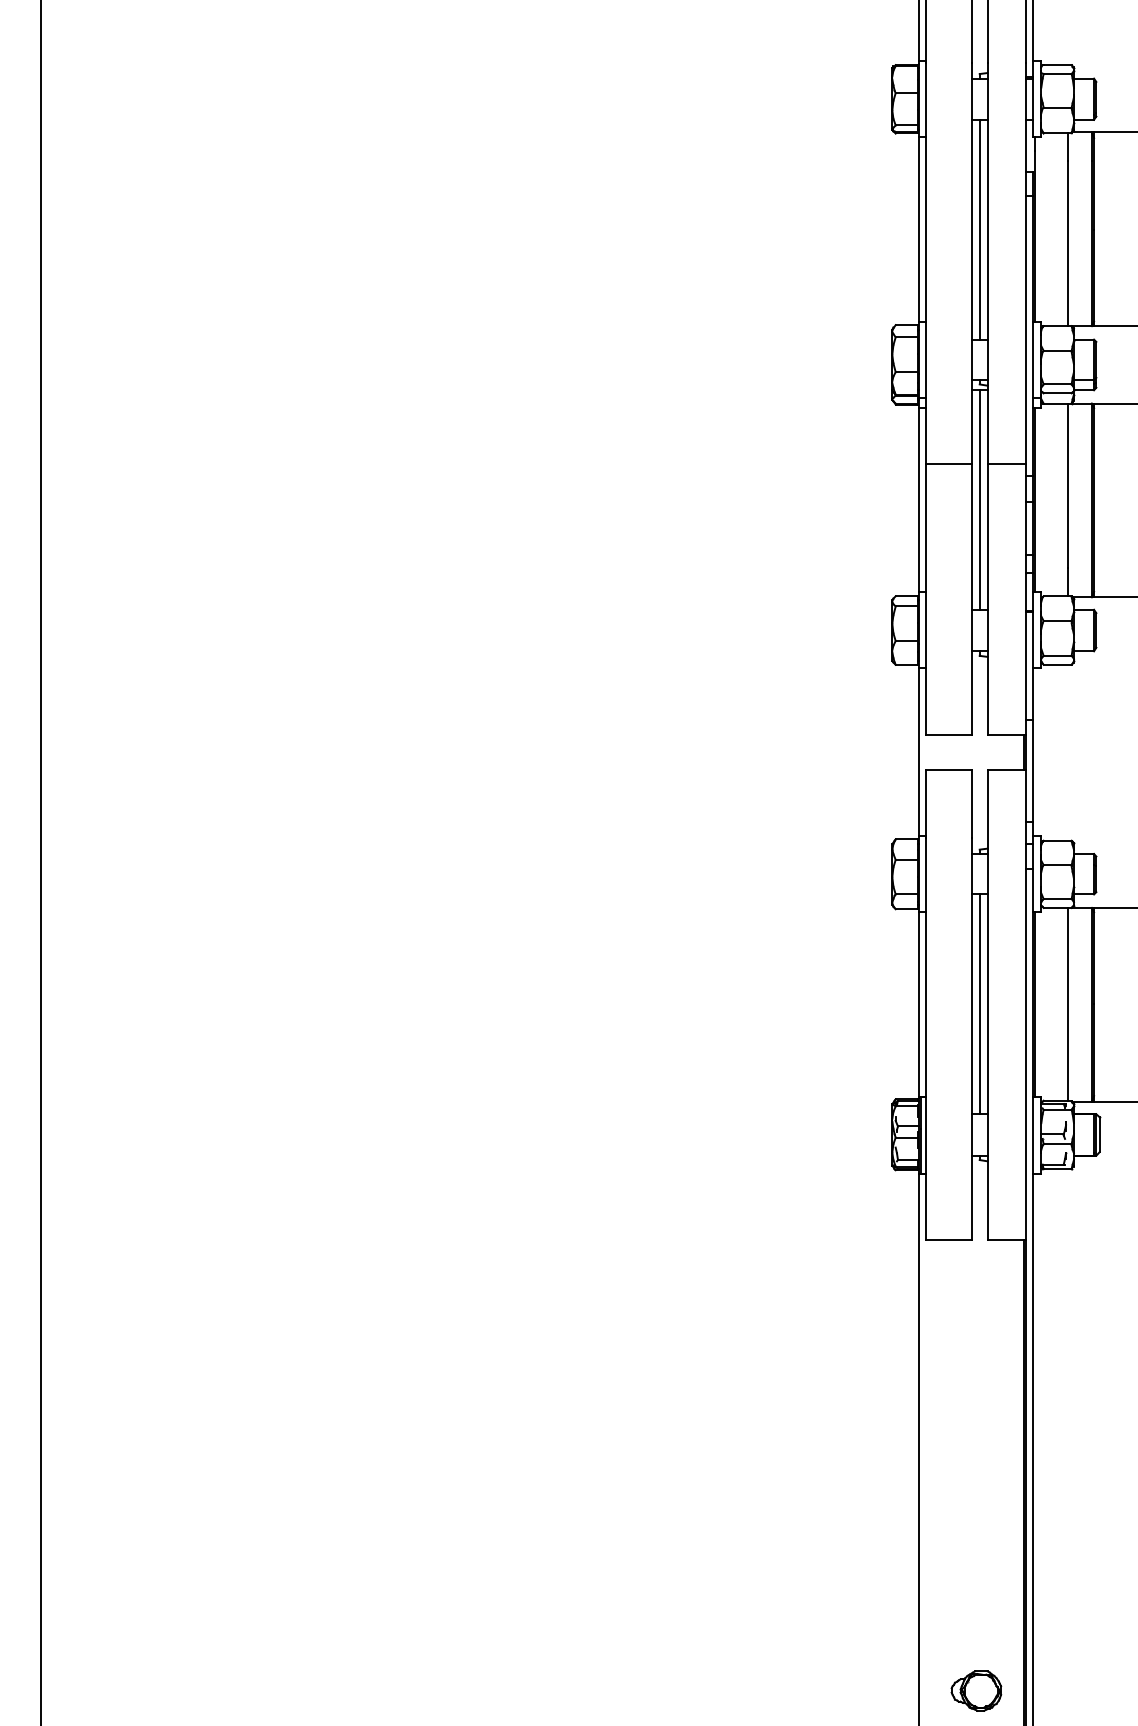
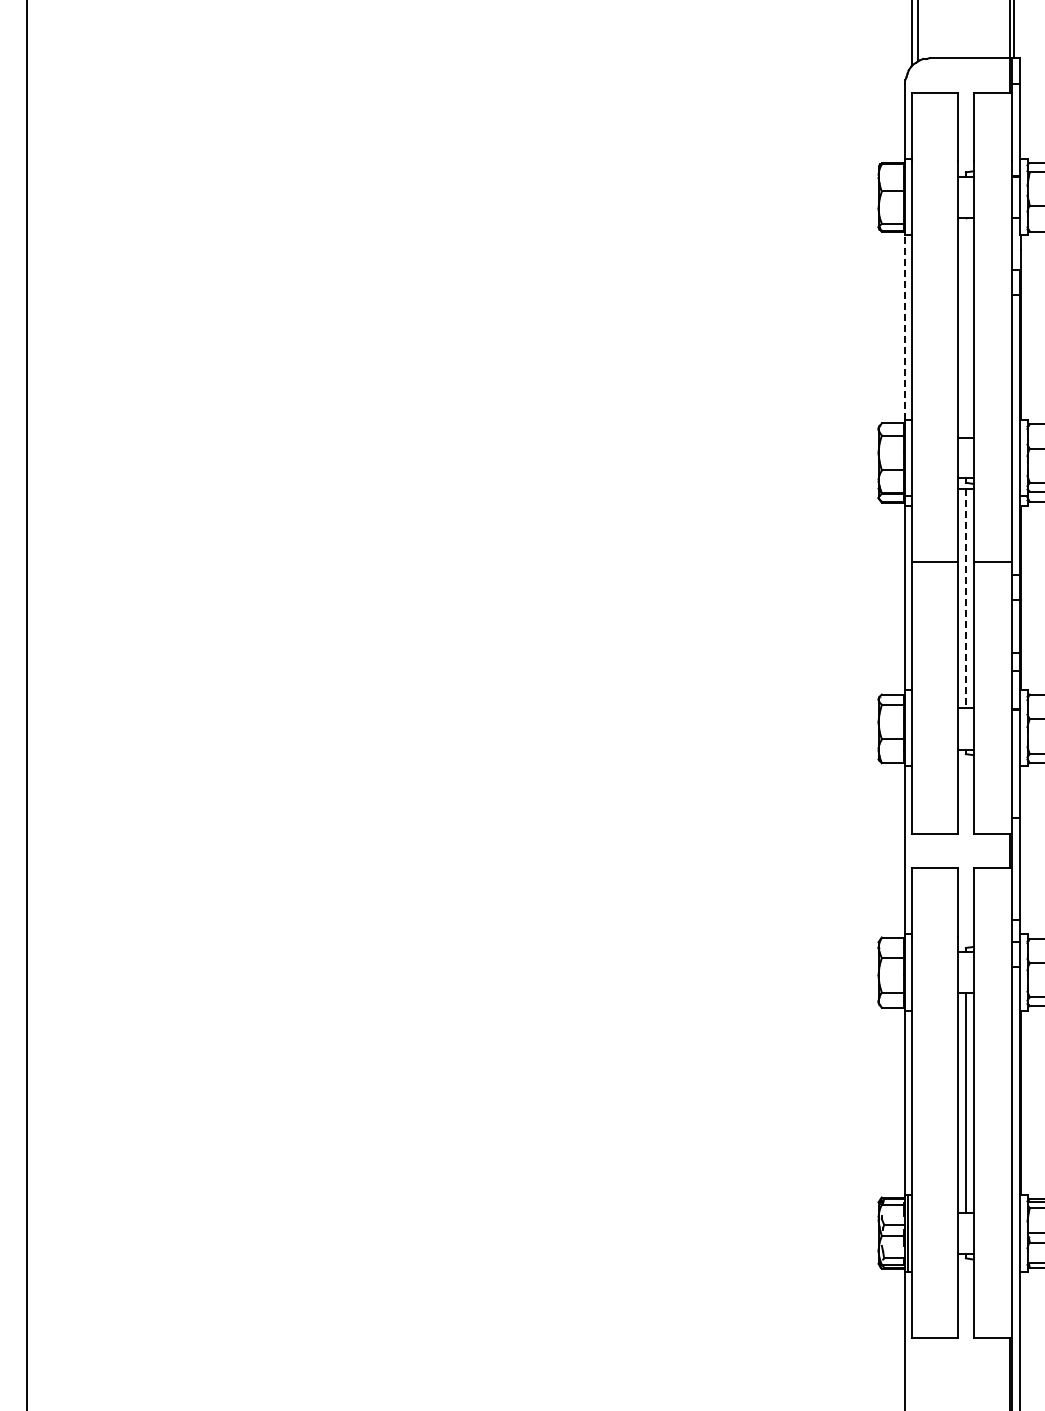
line: (919, 228) -> (905, 326), solid -> dashed
line: (979, 229) -> (965, 327), removed
line: (979, 500) -> (965, 598), solid -> dashed

